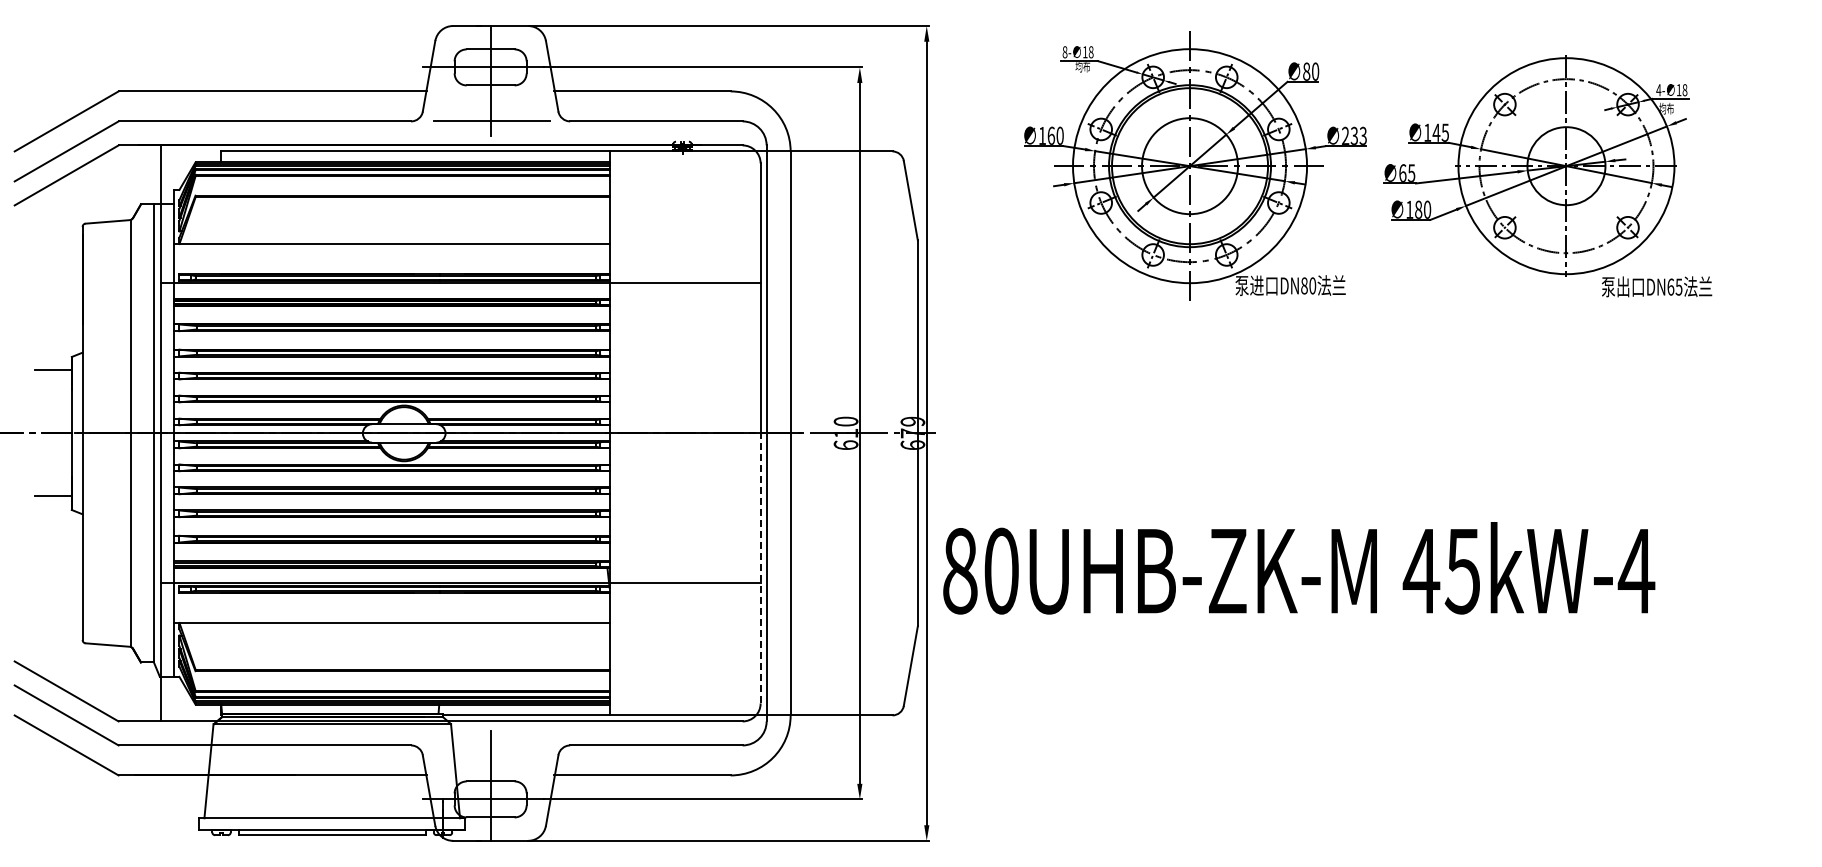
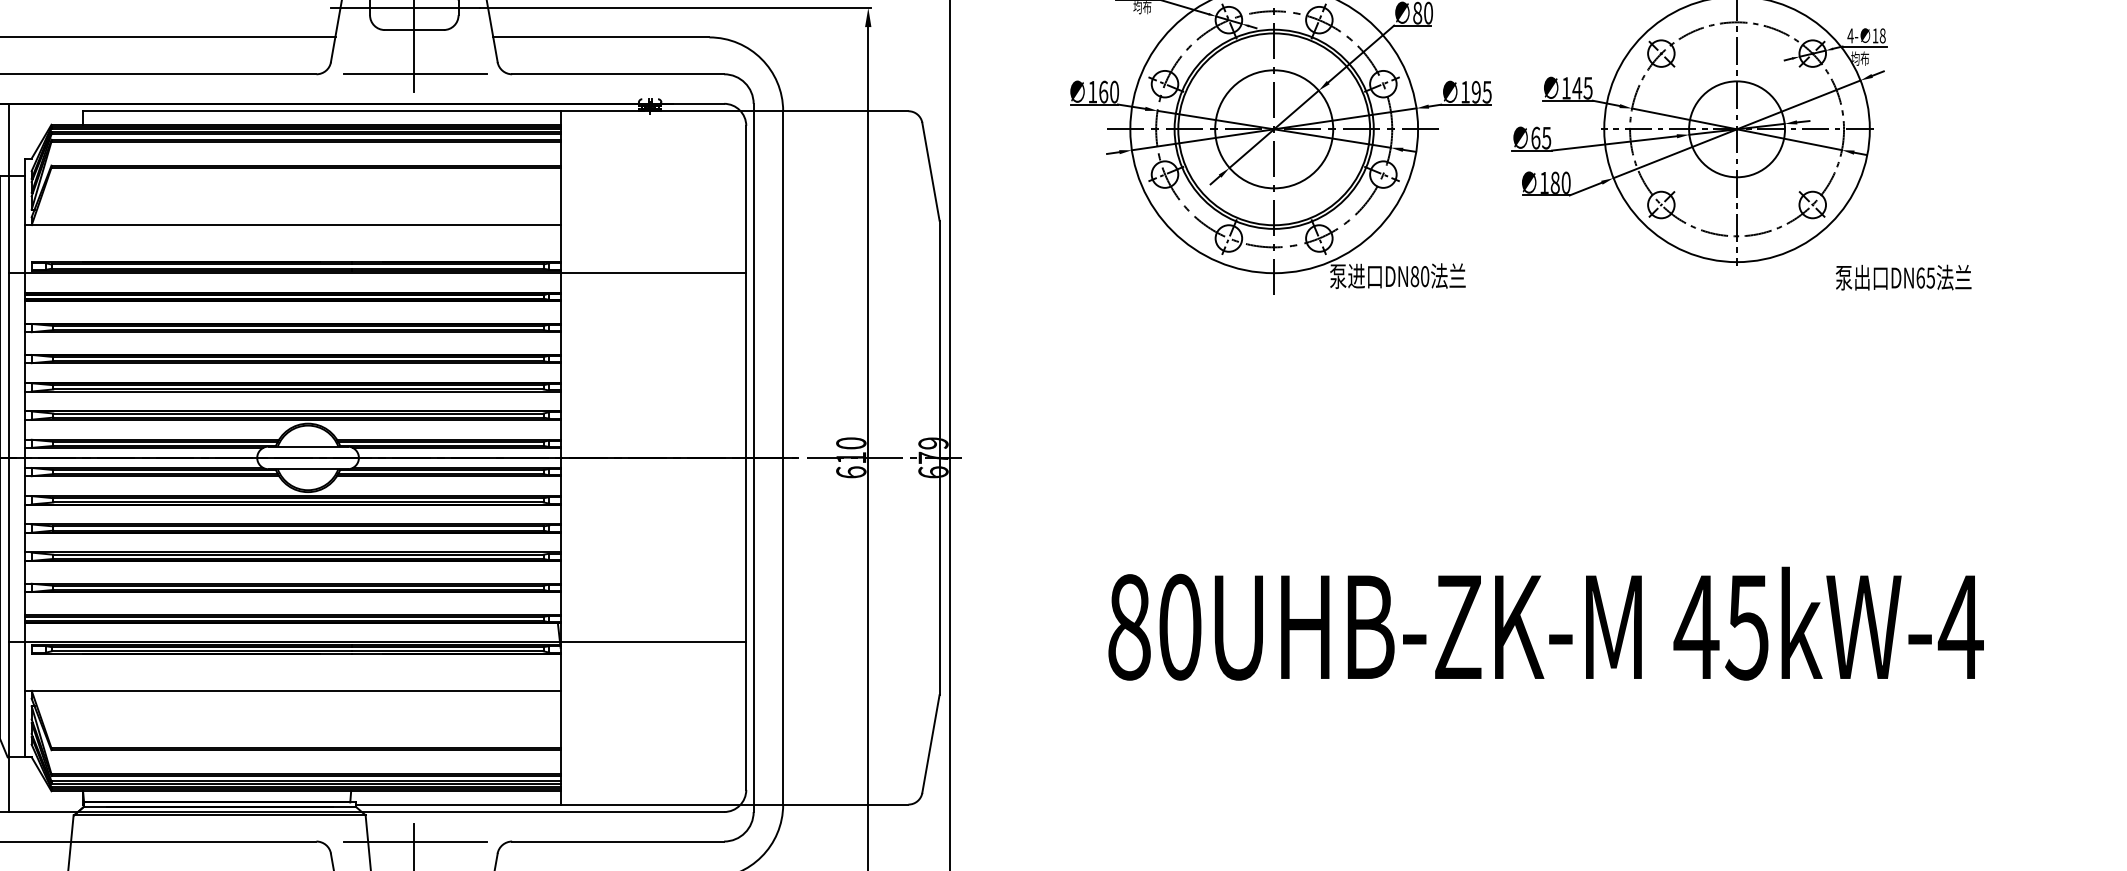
text: (1354, 135) -> (1476, 91), 233 -> 195
text: (1657, 286) -> (1904, 277), moved
line: (760, 567) -> (746, 622), dashed -> solid
text: (1299, 568) -> (1546, 623), moved
line: (491, 745) -> (415, 841), added

